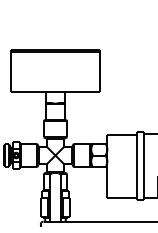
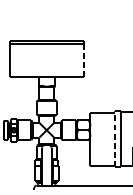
line: (99, 72) -> (83, 60), solid -> dashed
line: (136, 166) -> (114, 139), solid -> dashed

